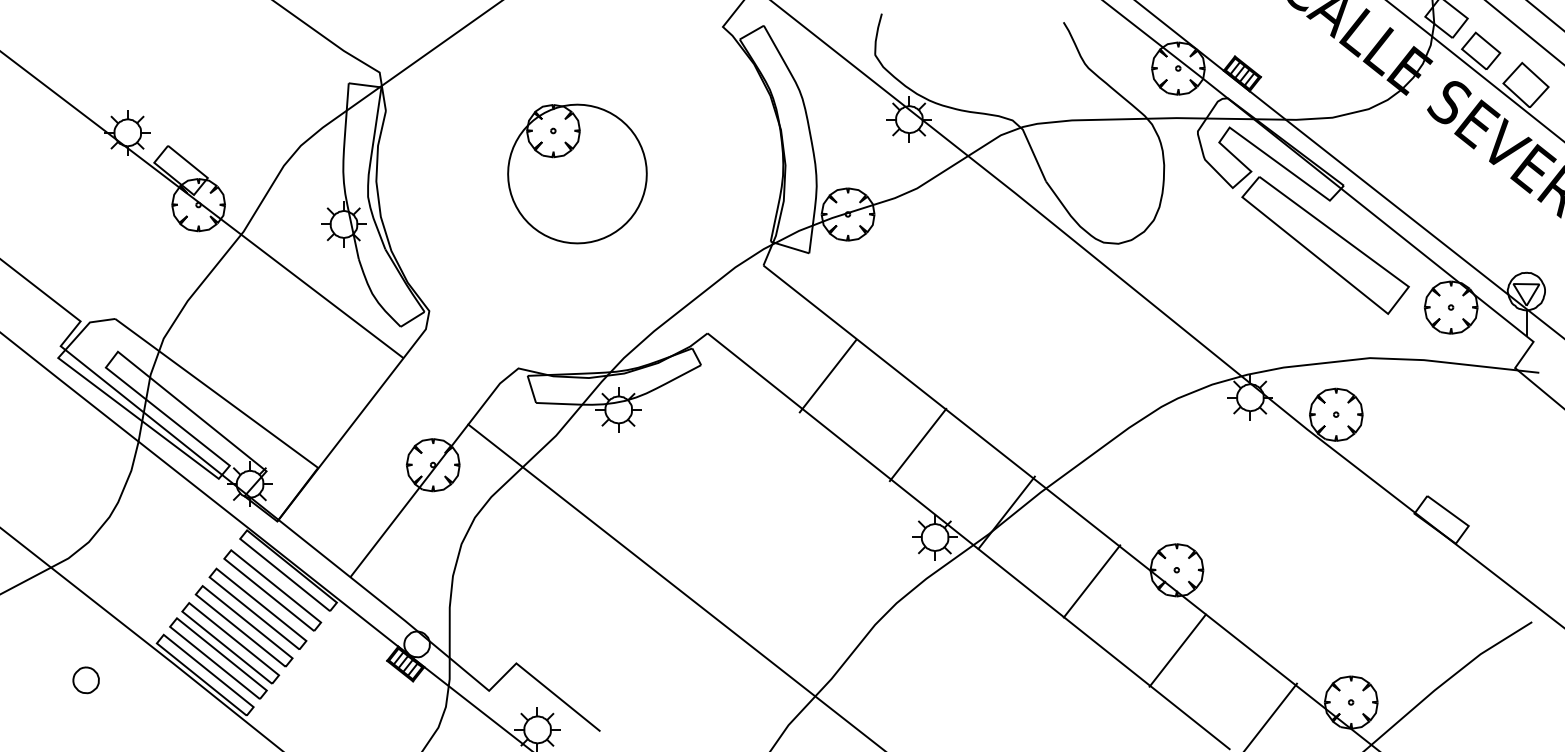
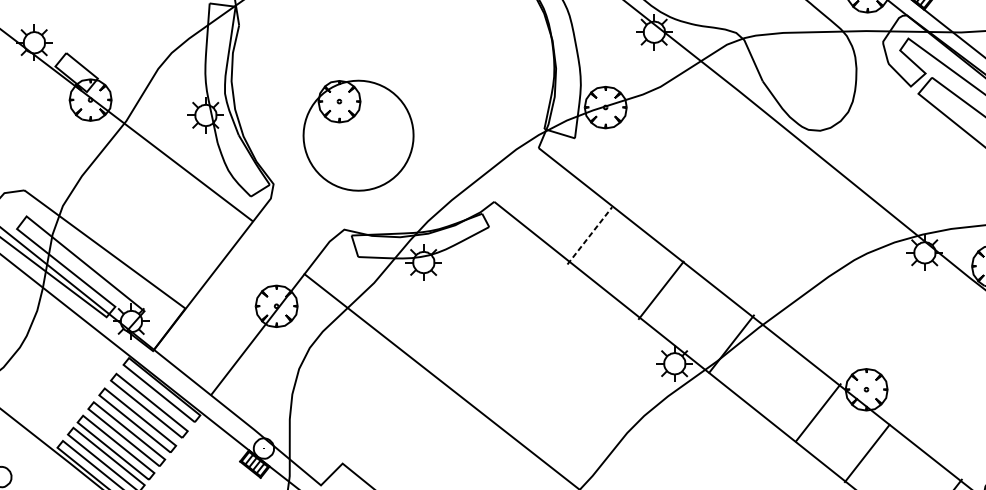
part: (577, 173) -> (358, 135), moved
line: (827, 376) -> (589, 236), solid -> dashed
line: (1091, 581) -> (817, 412), moved

